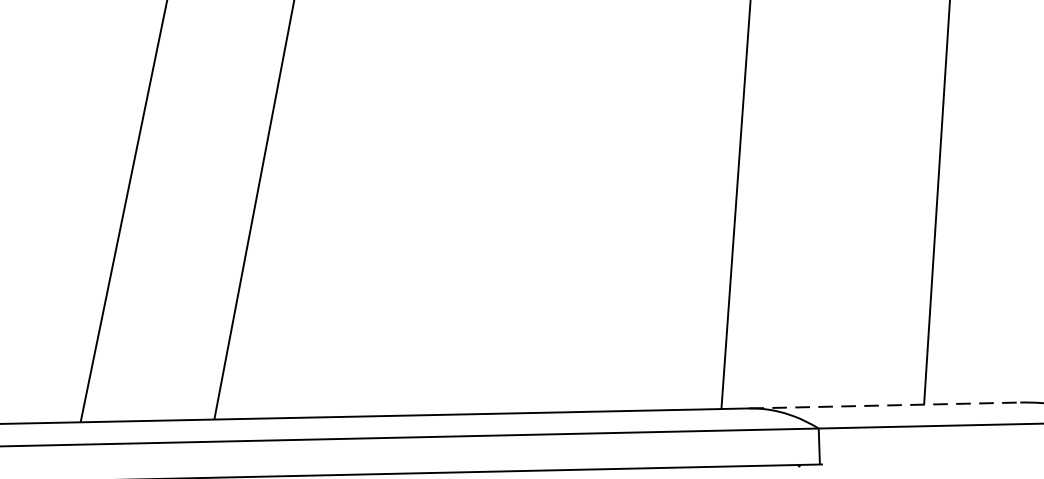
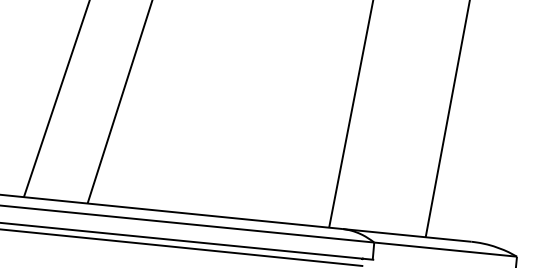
line: (883, 405) -> (406, 235), dashed -> solid

